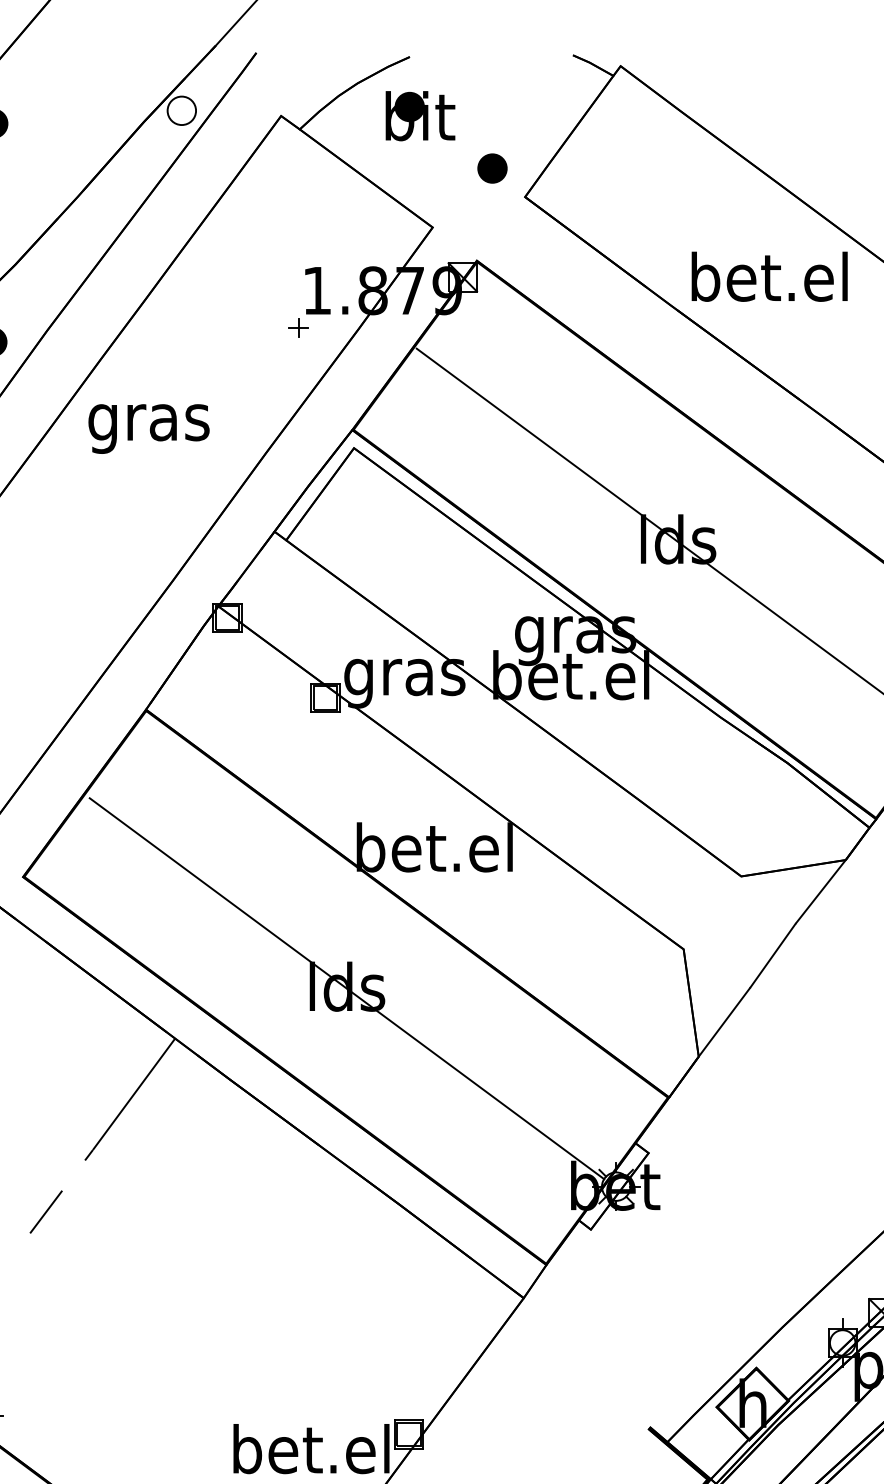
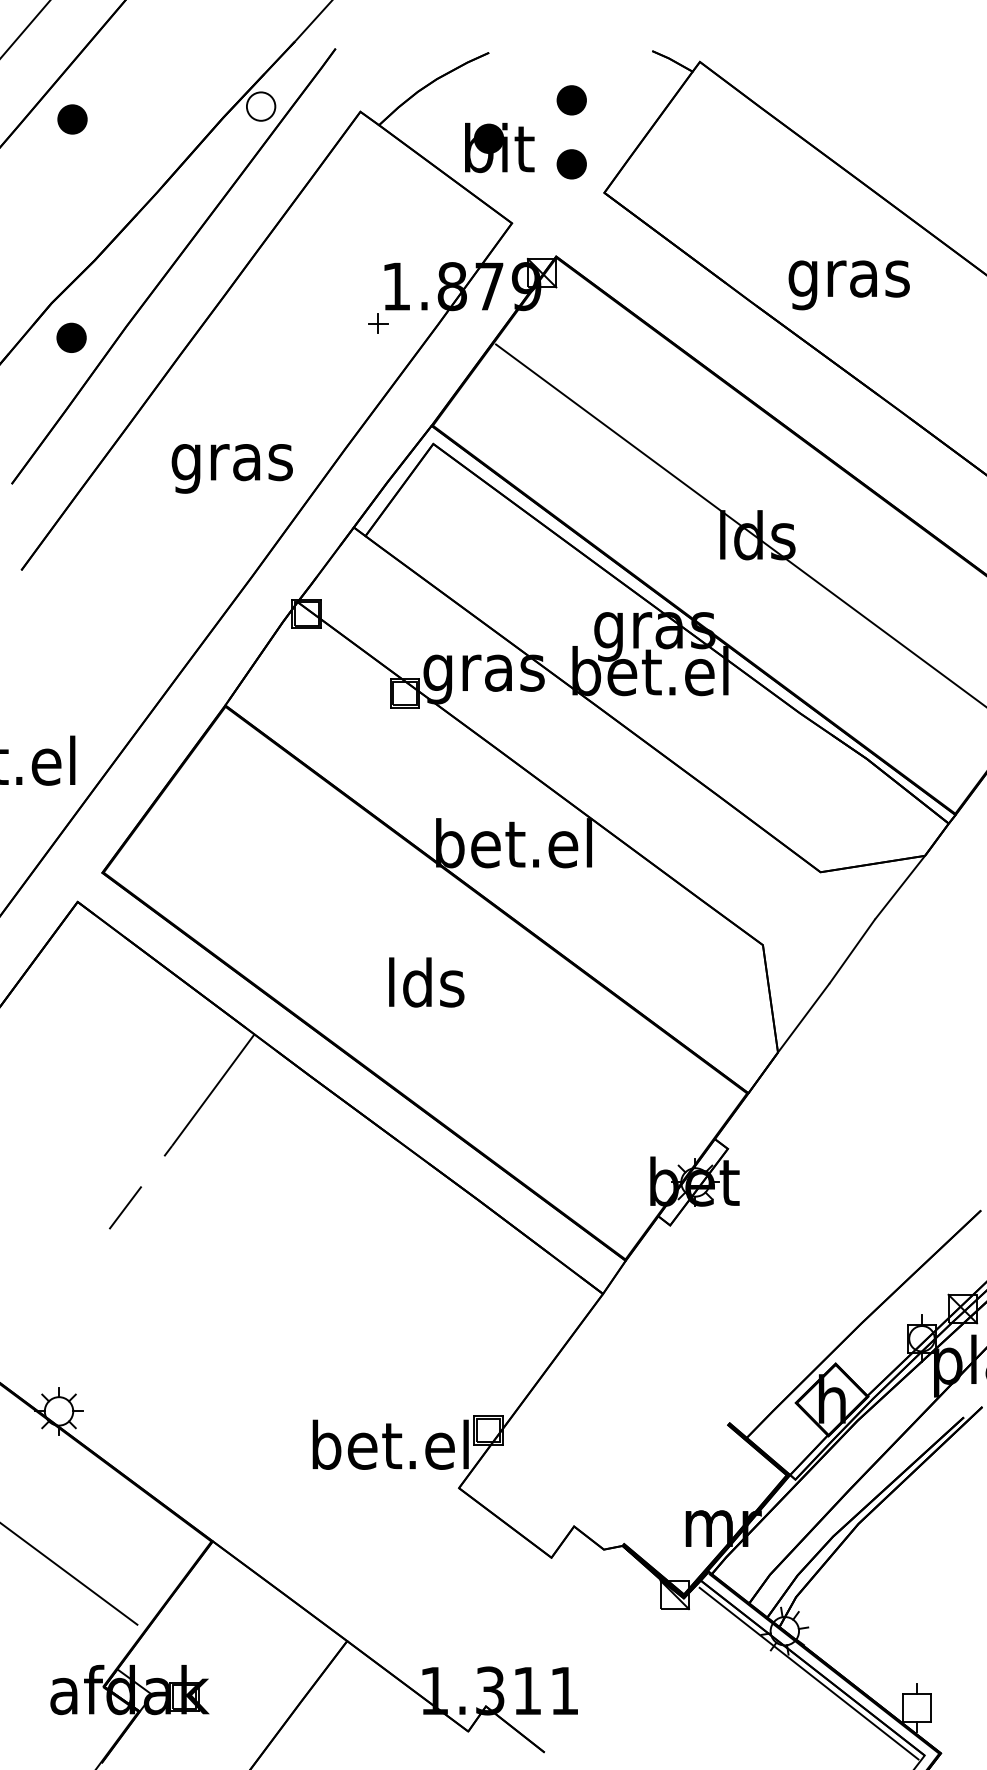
part: (492, 104) -> (571, 100), added
part: (420, 116) -> (499, 148), moved
text: (769, 282) -> (848, 278), bet.el -> gras
text: (148, 428) -> (231, 468), moved
line: (347, 988) -> (426, 984), removed

